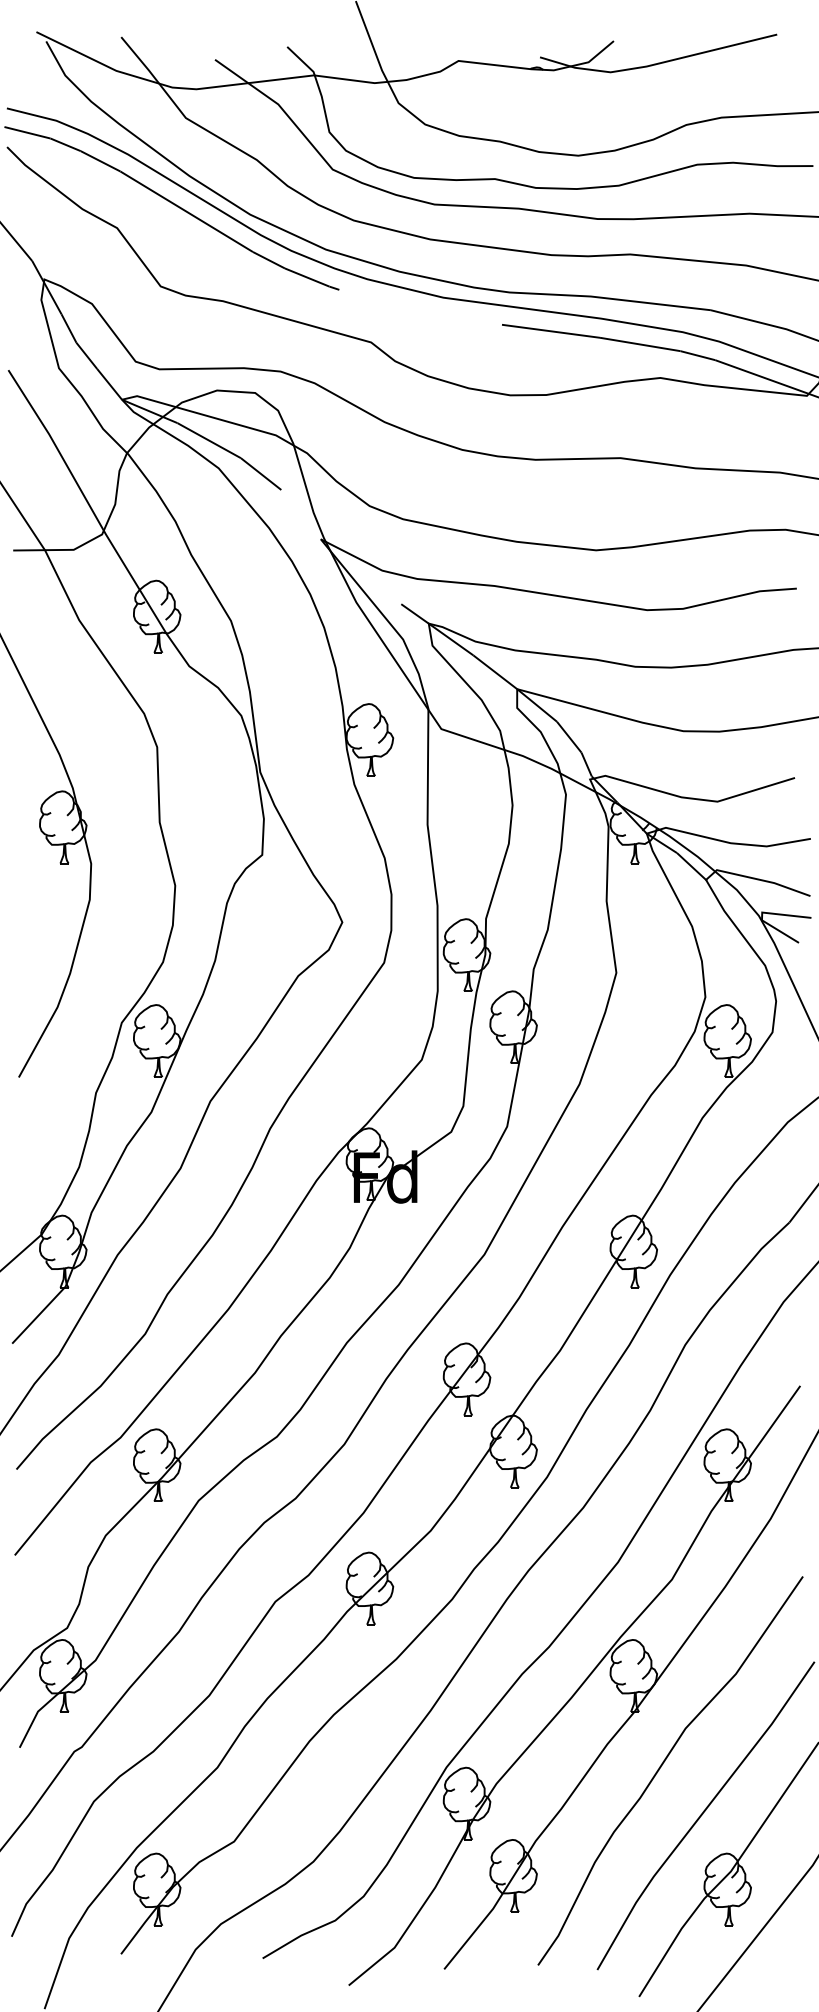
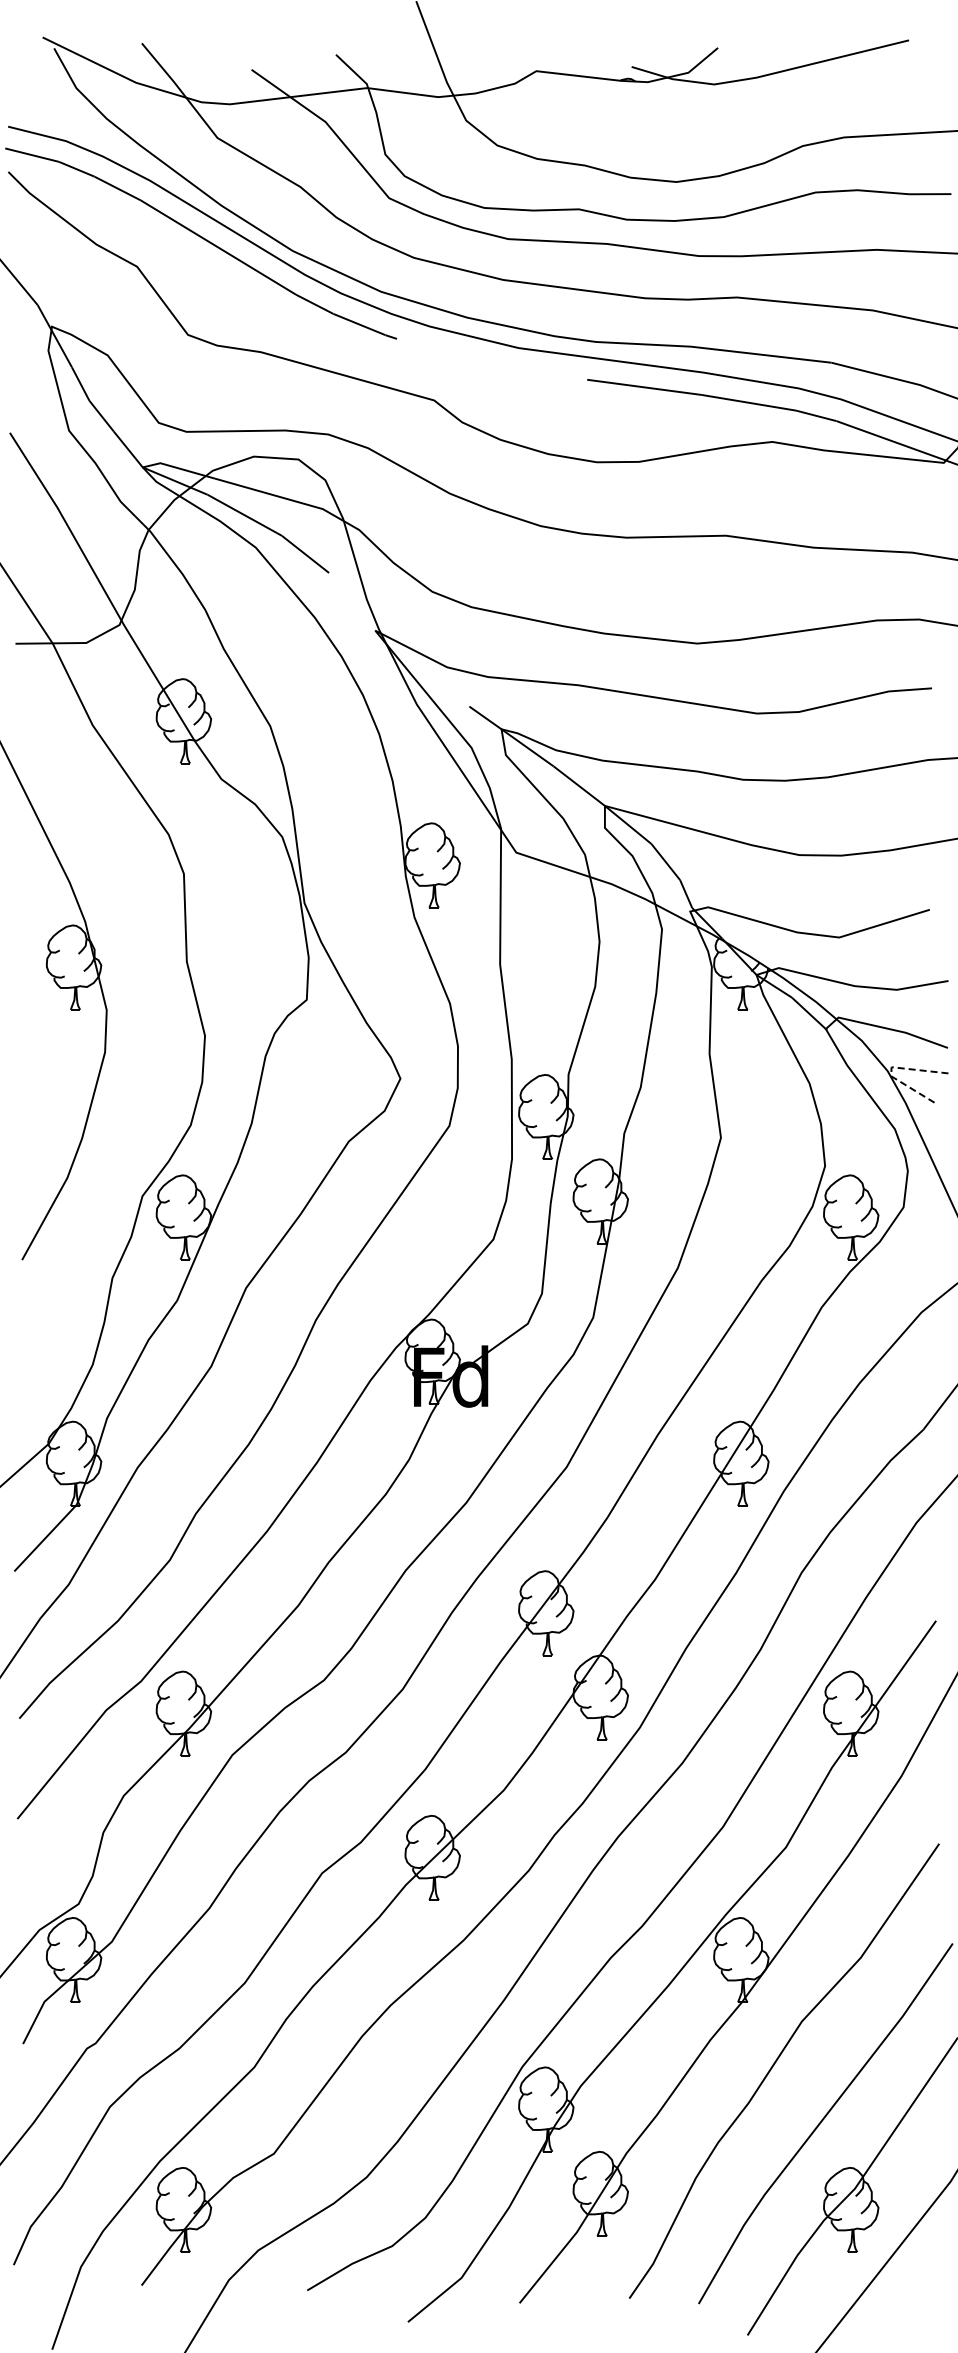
line: (762, 913) -> (891, 1068), solid -> dashed

